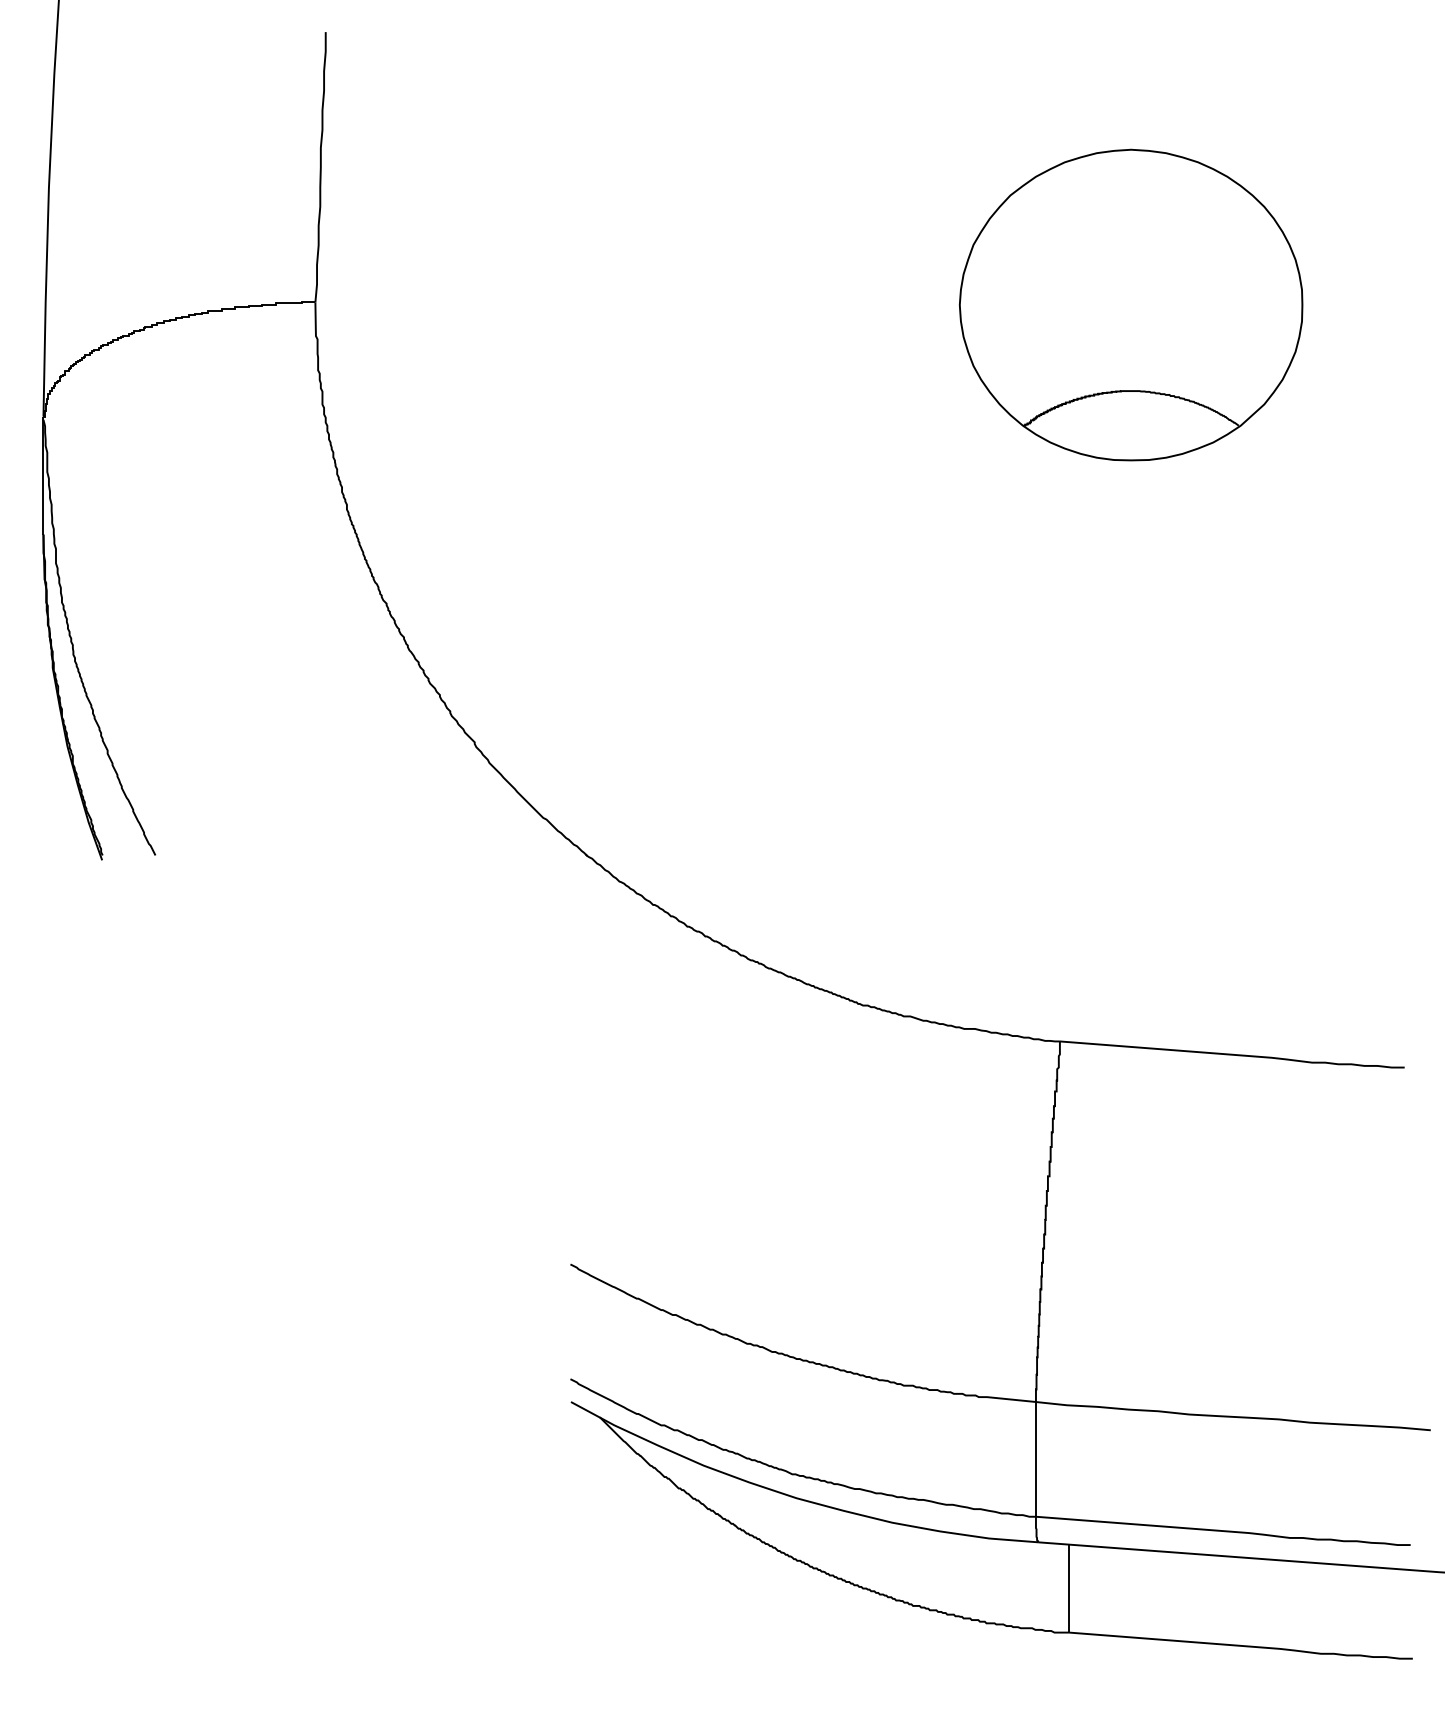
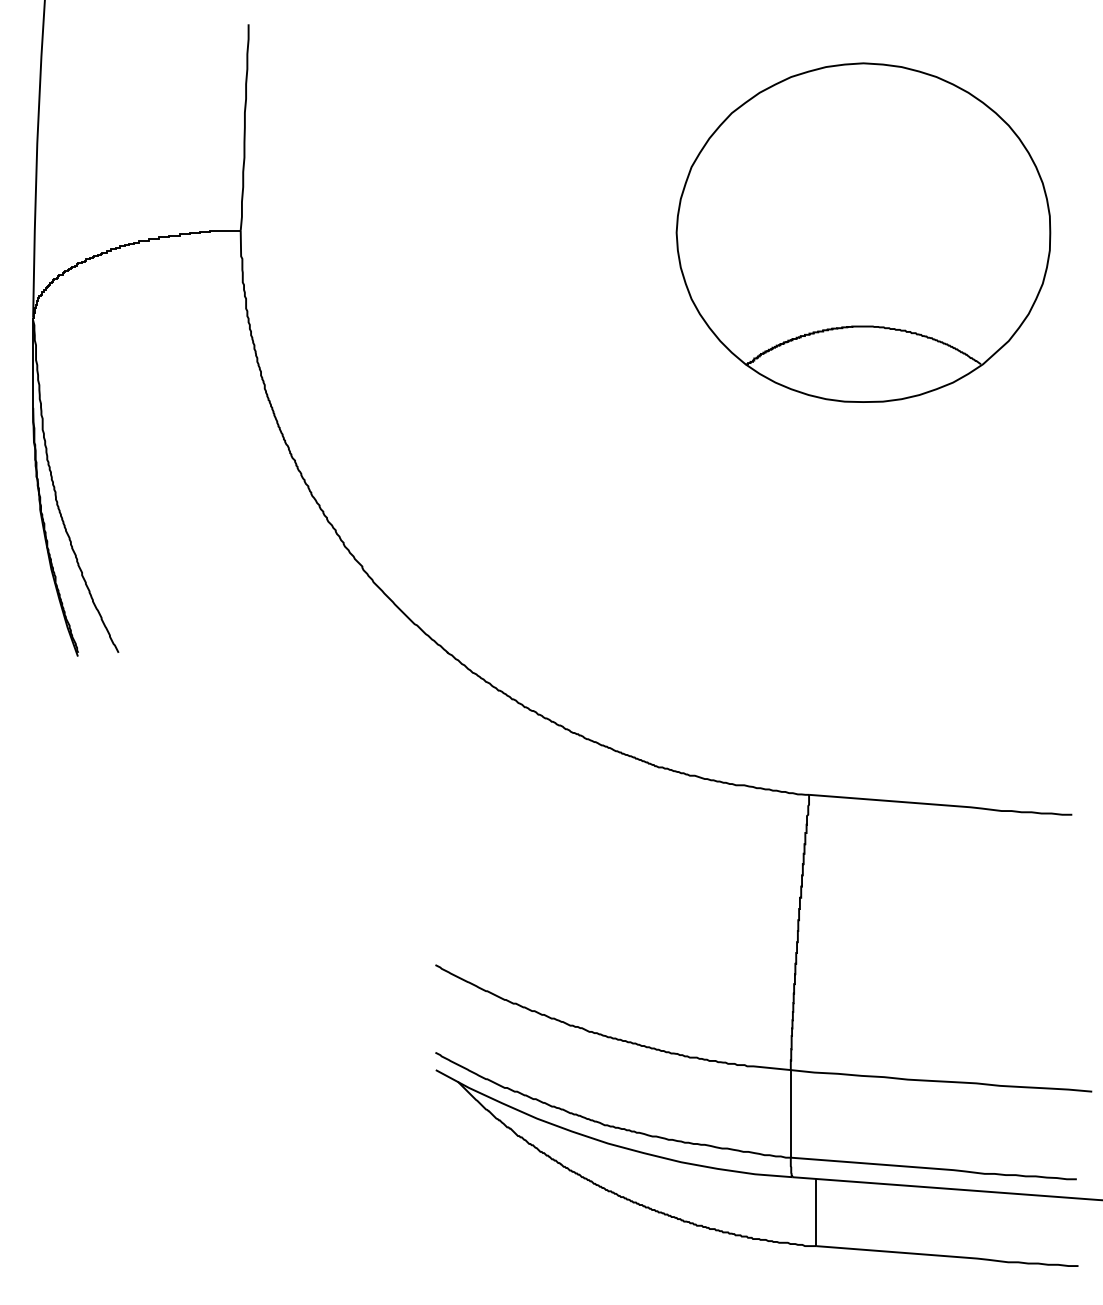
part: (1130, 304) -> (862, 232), size x1.43

